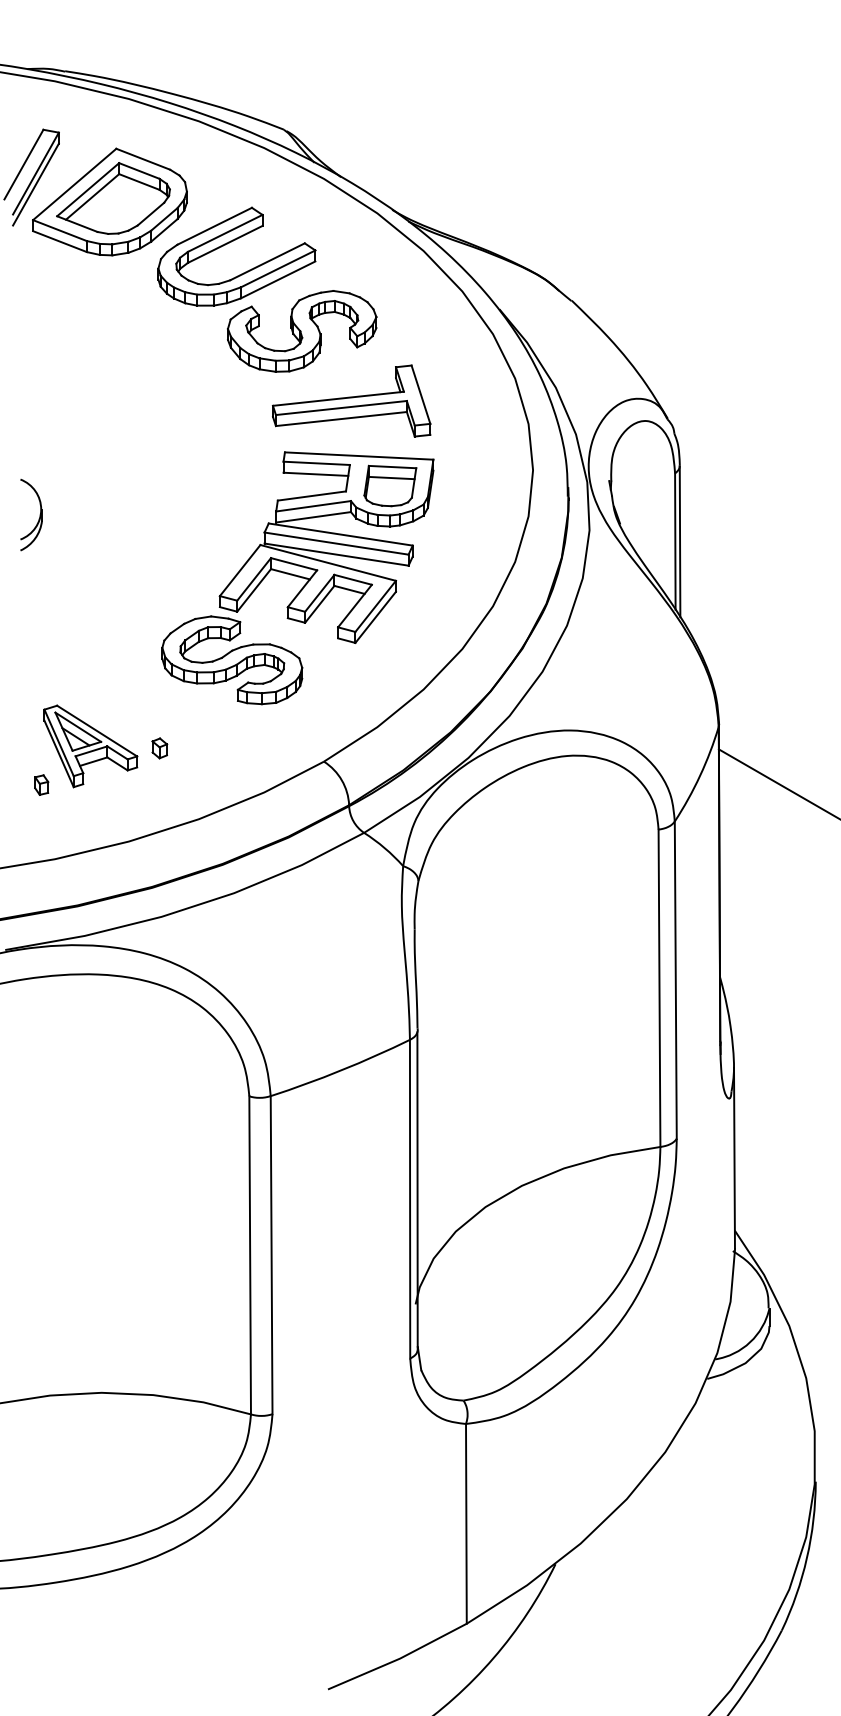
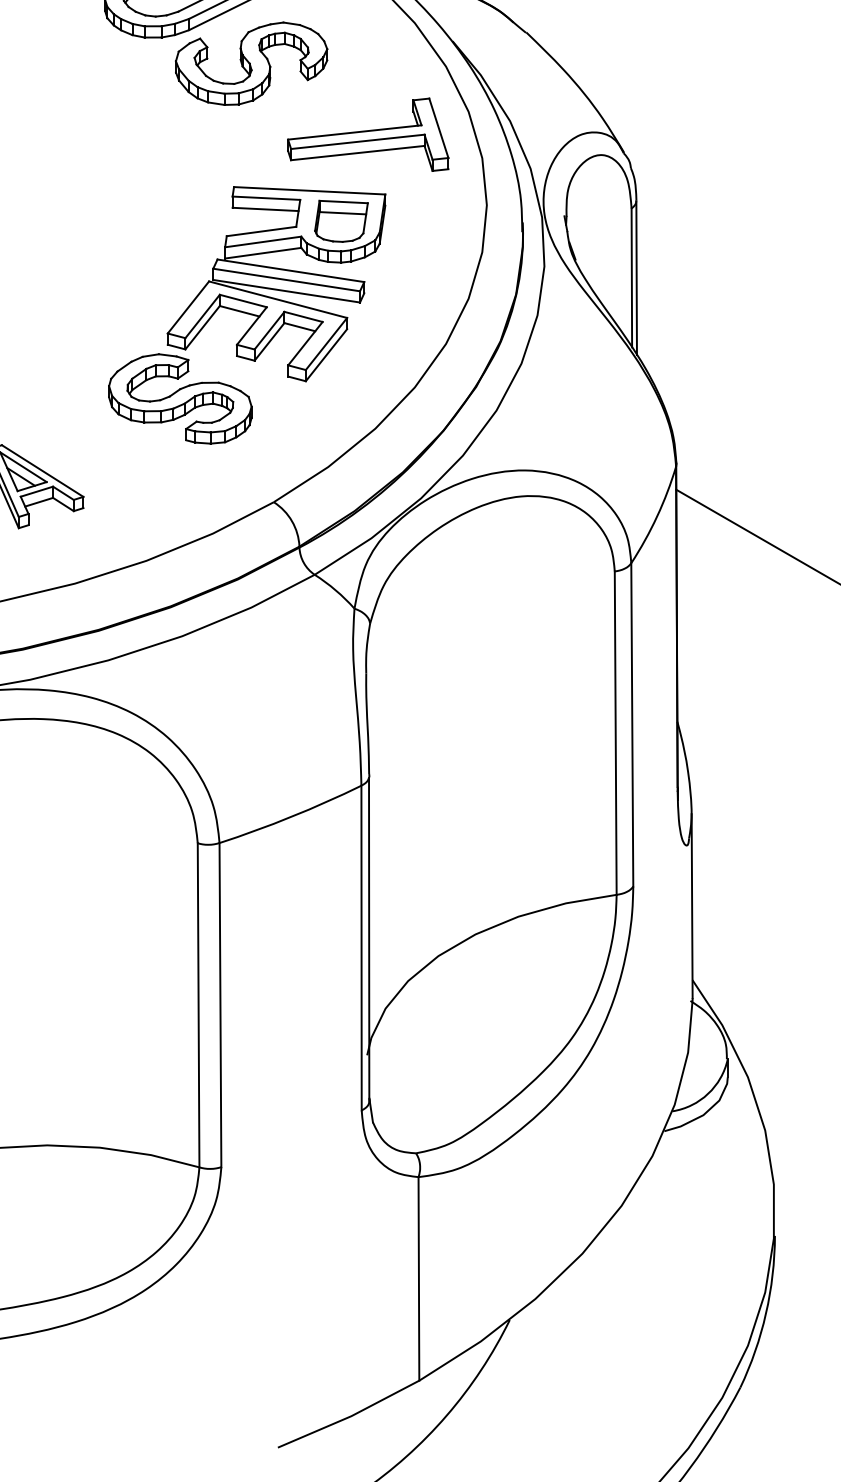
part: (351, 400) -> (368, 134), moved
part: (159, 748) -> (106, 488), removed

